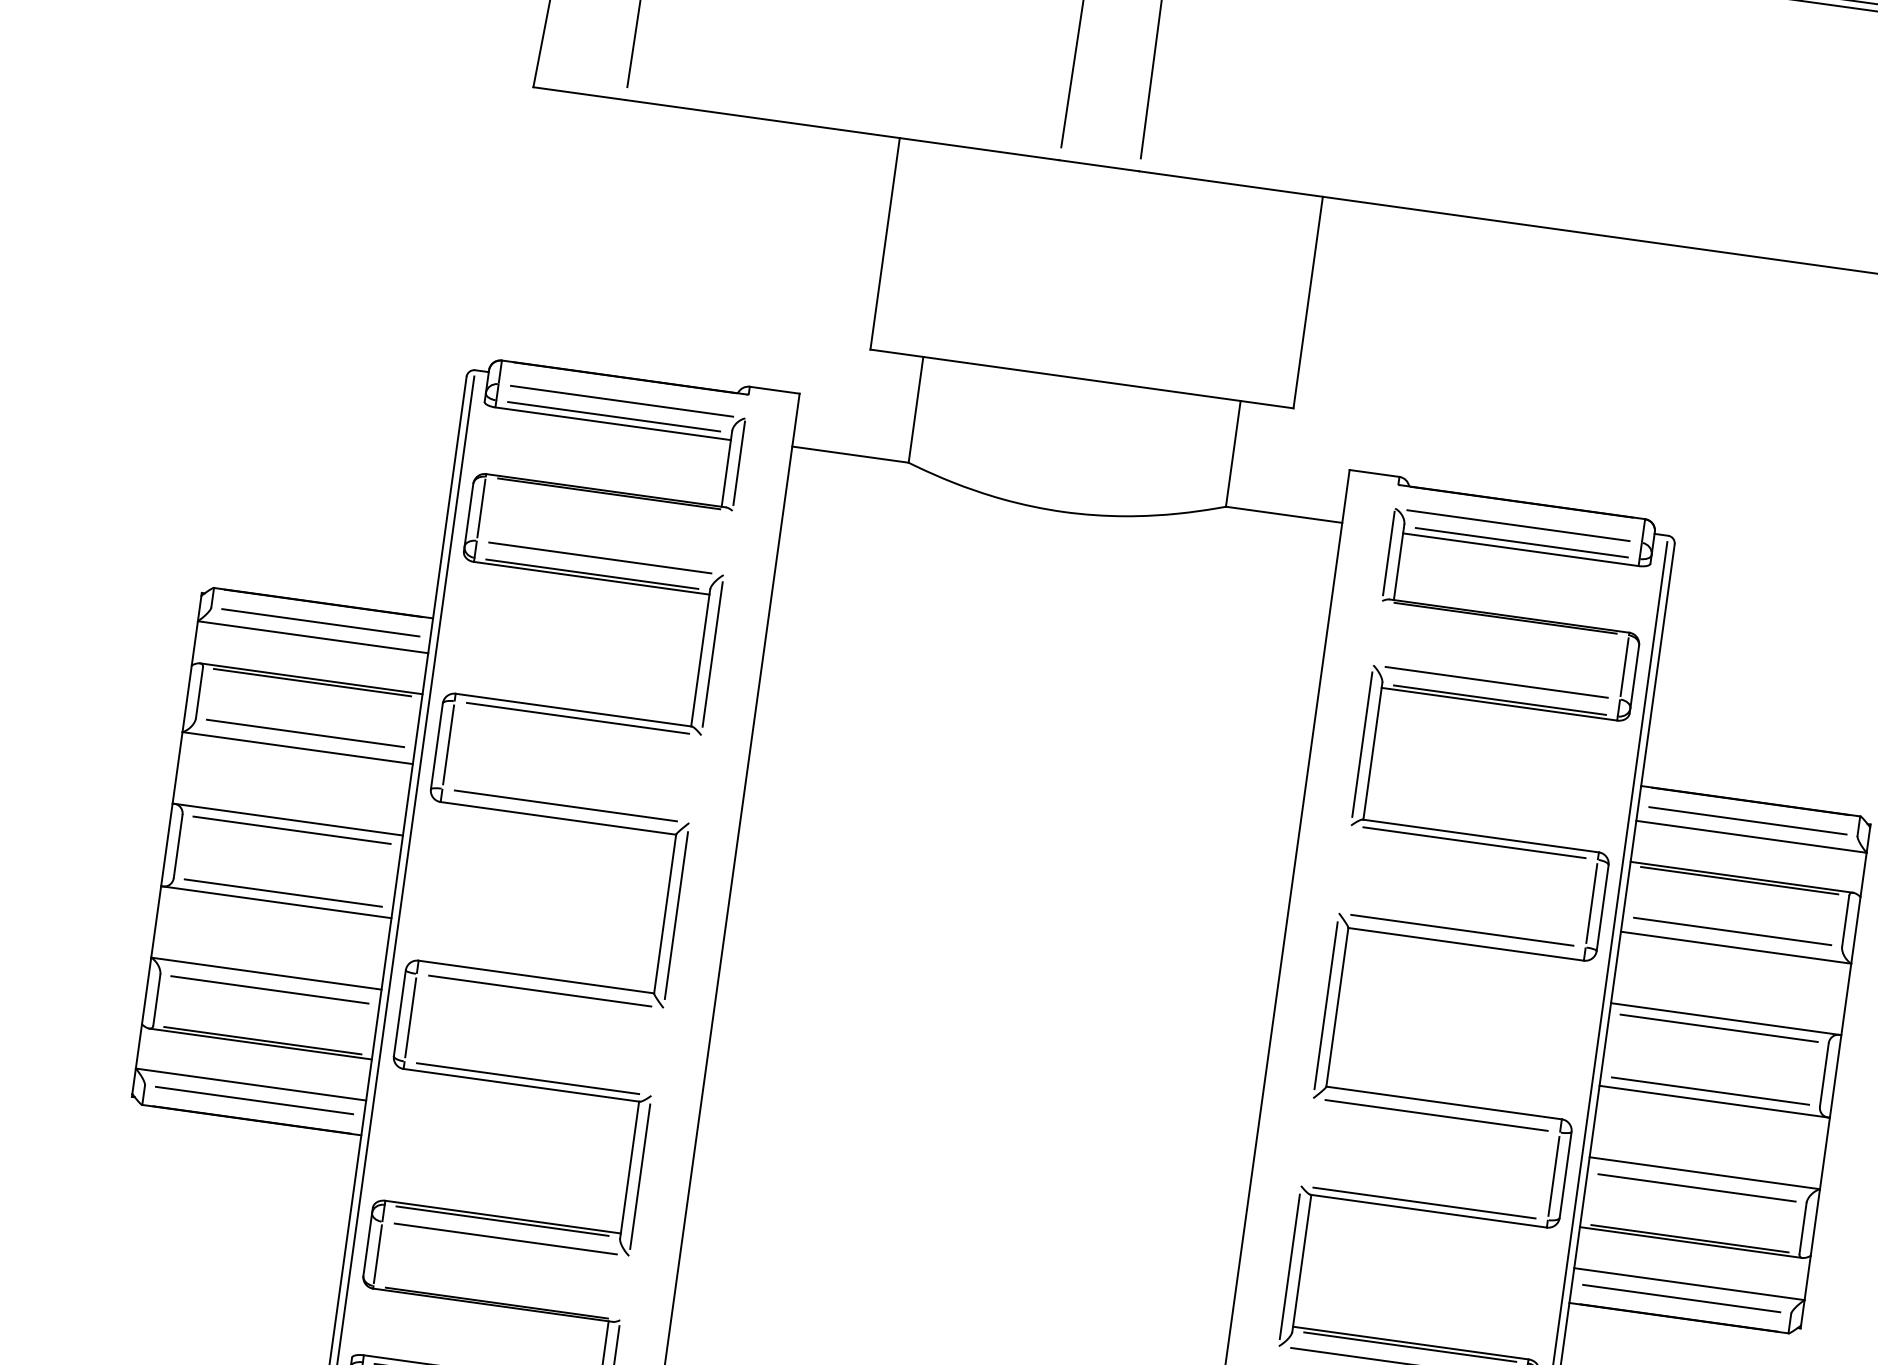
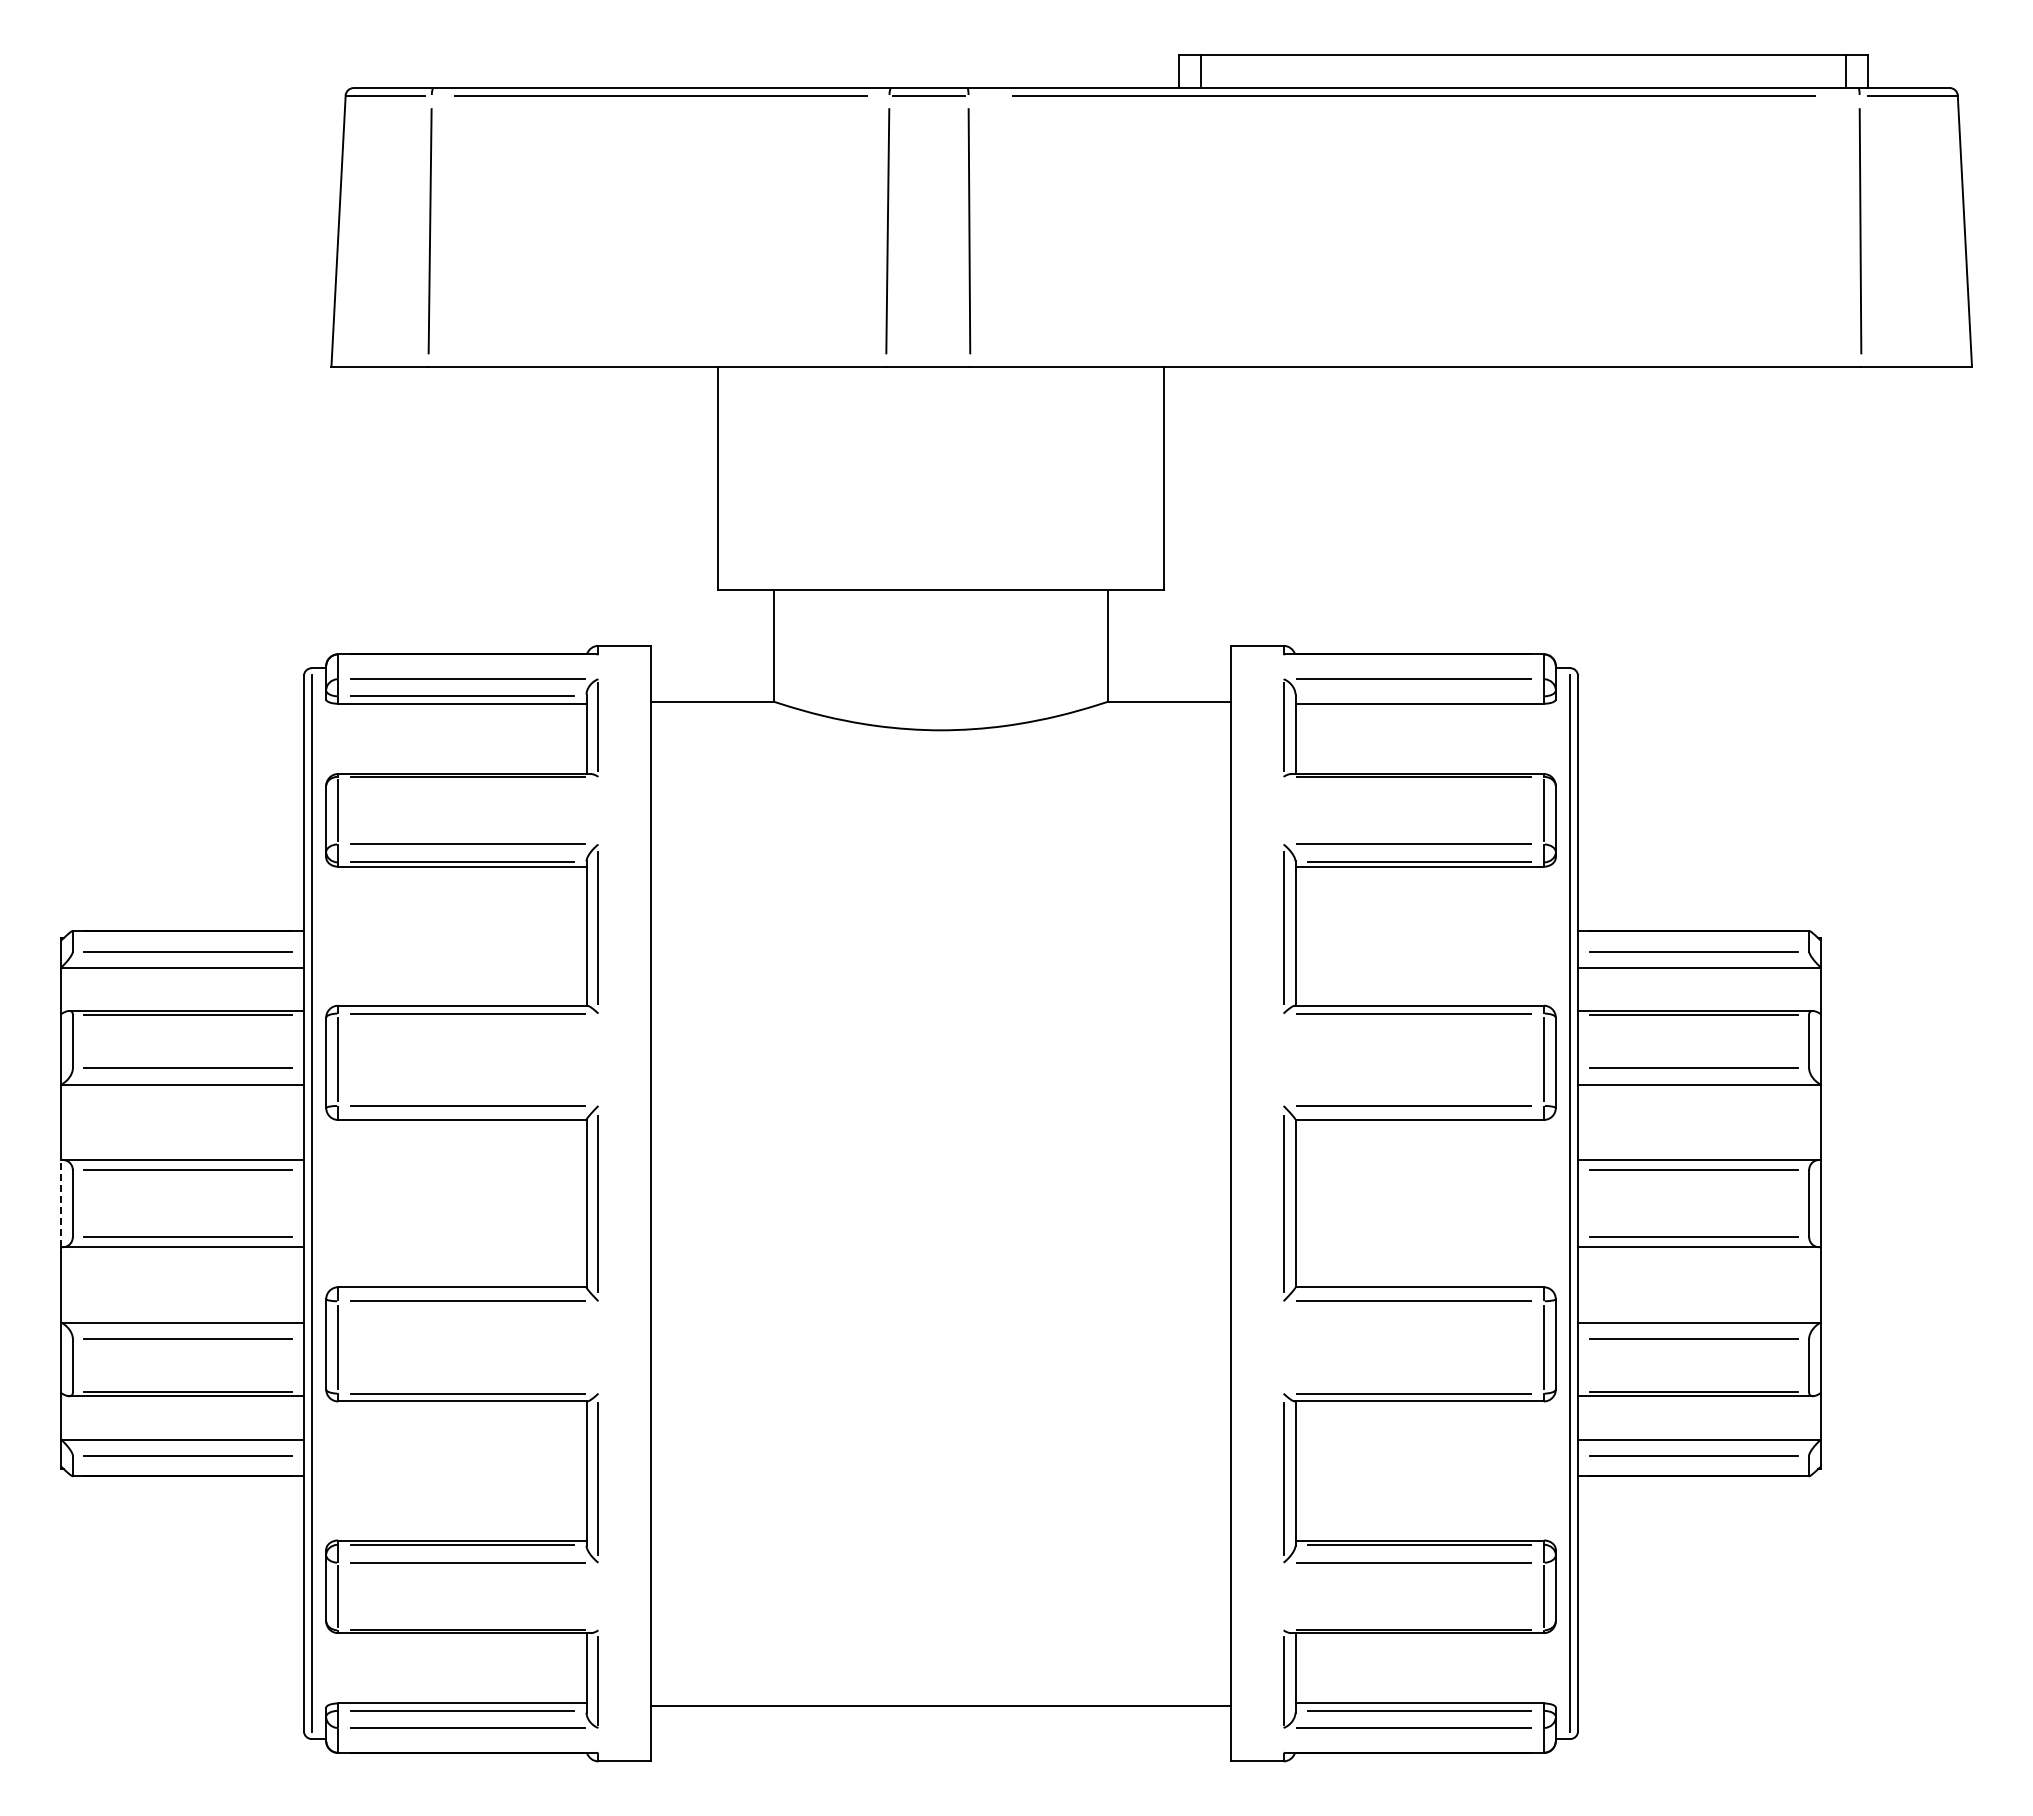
line: (1521, 542) -> (1419, 696), removed
line: (166, 844) -> (60, 1203), solid -> dashed

